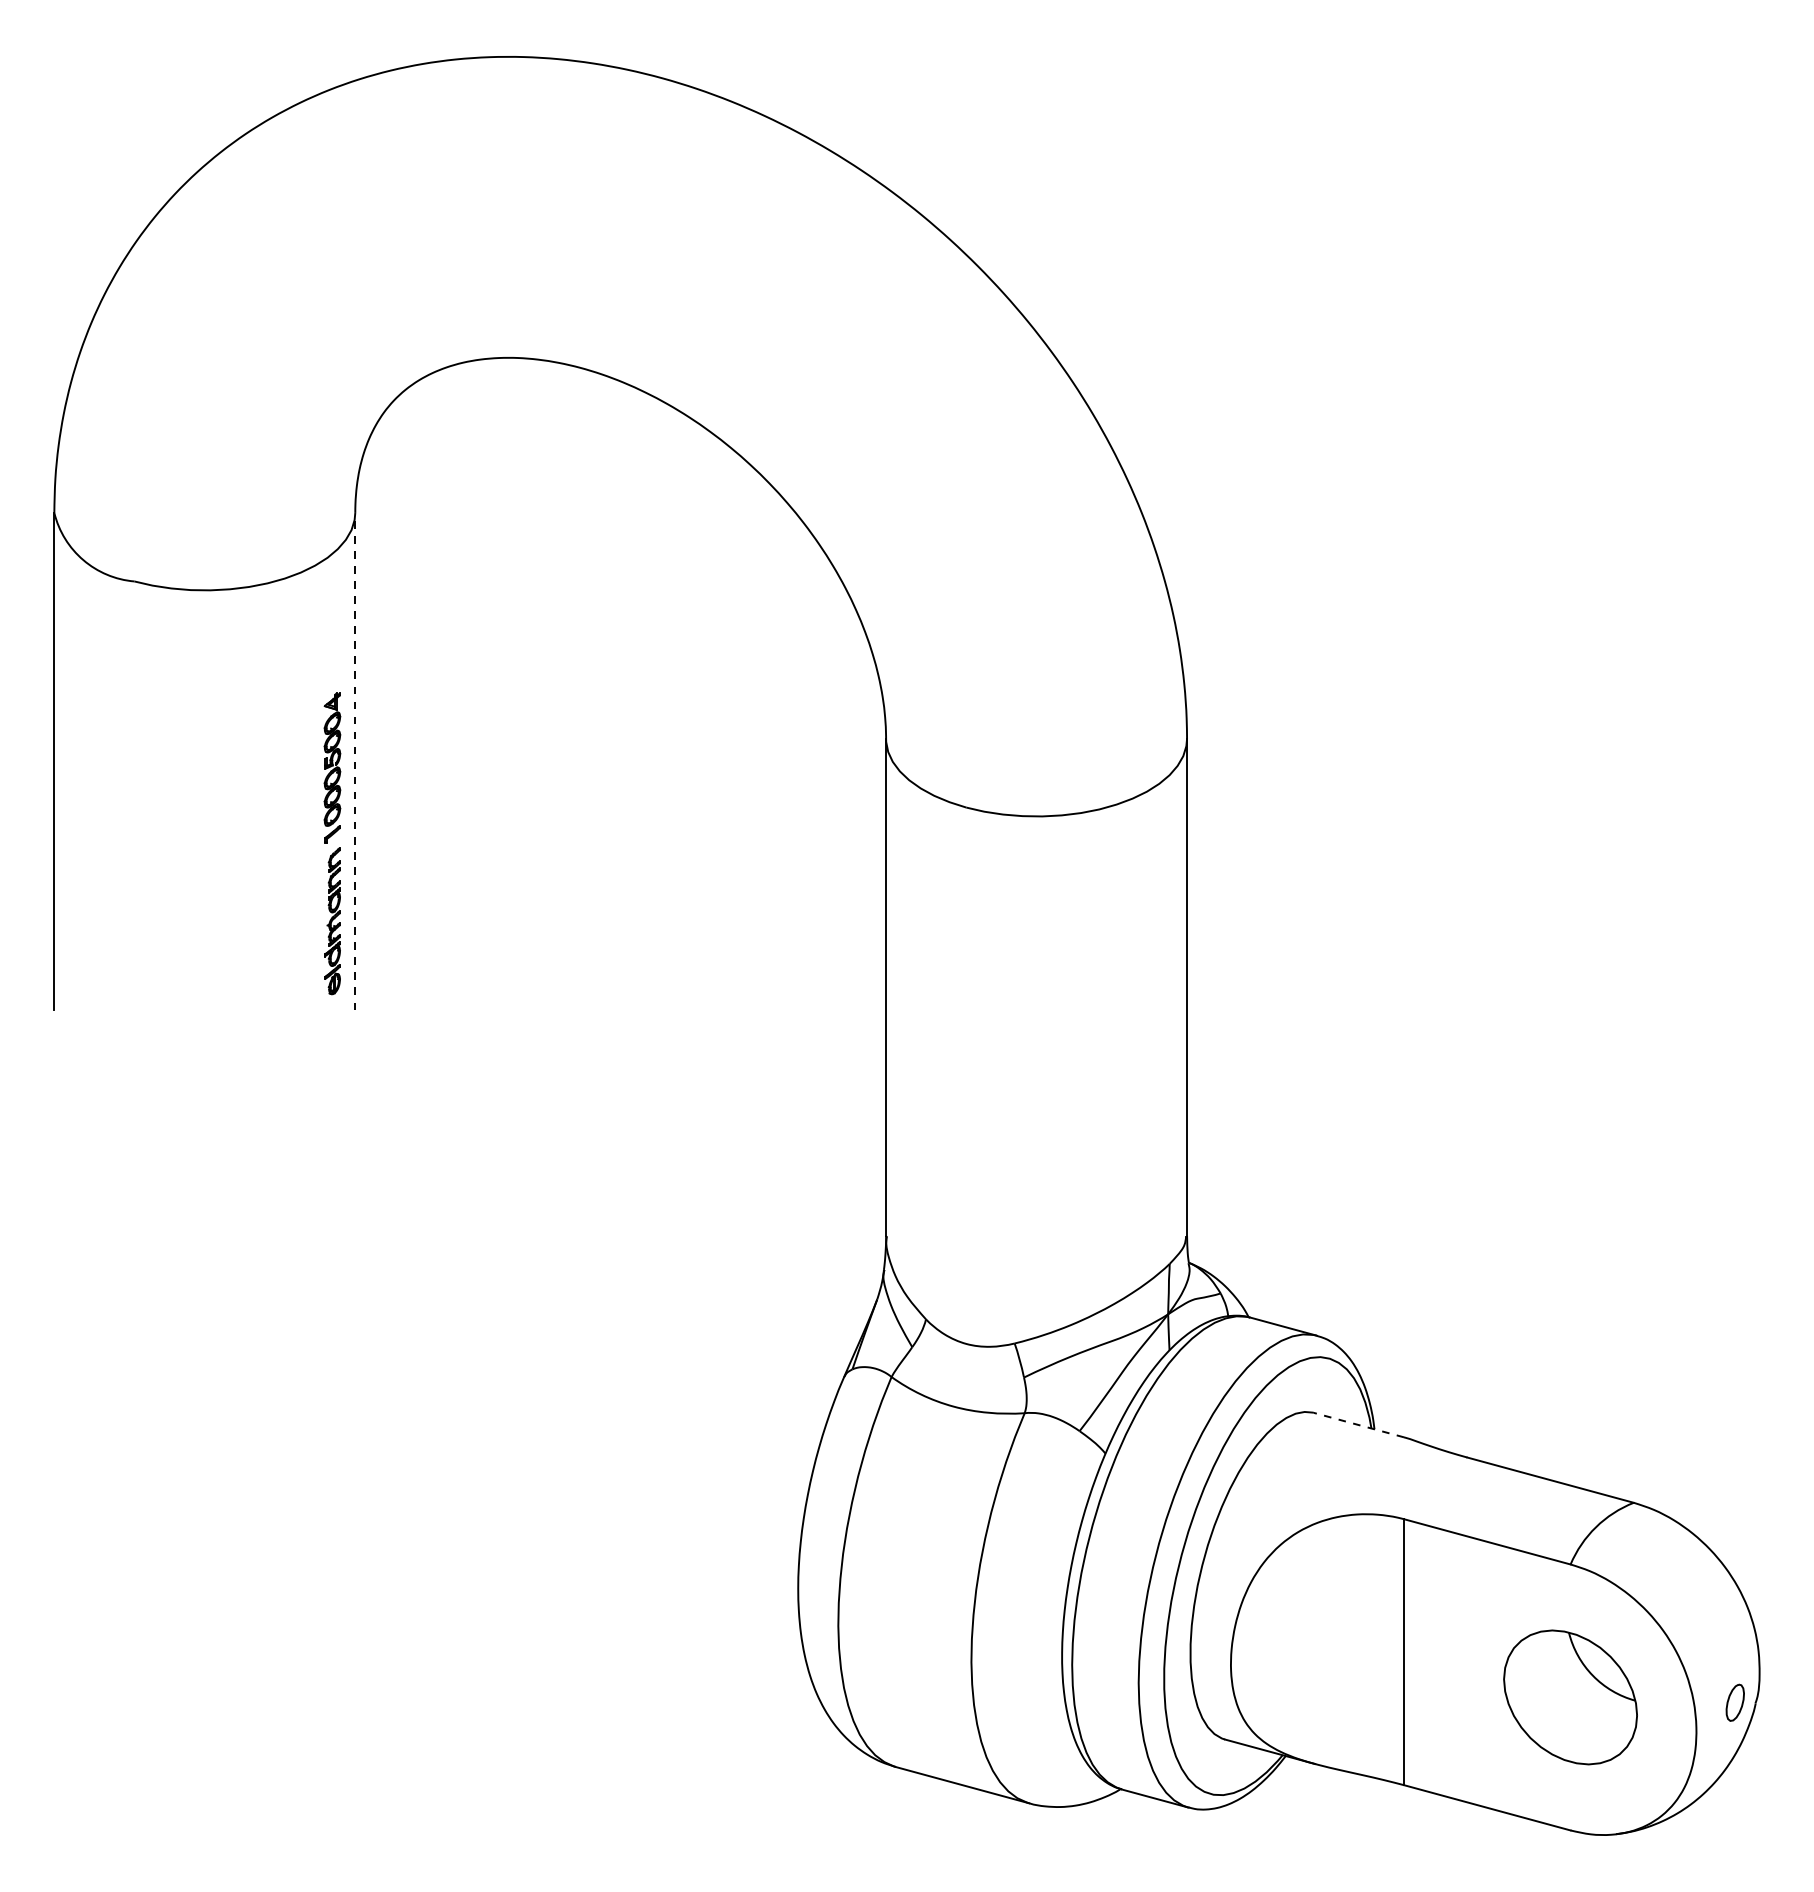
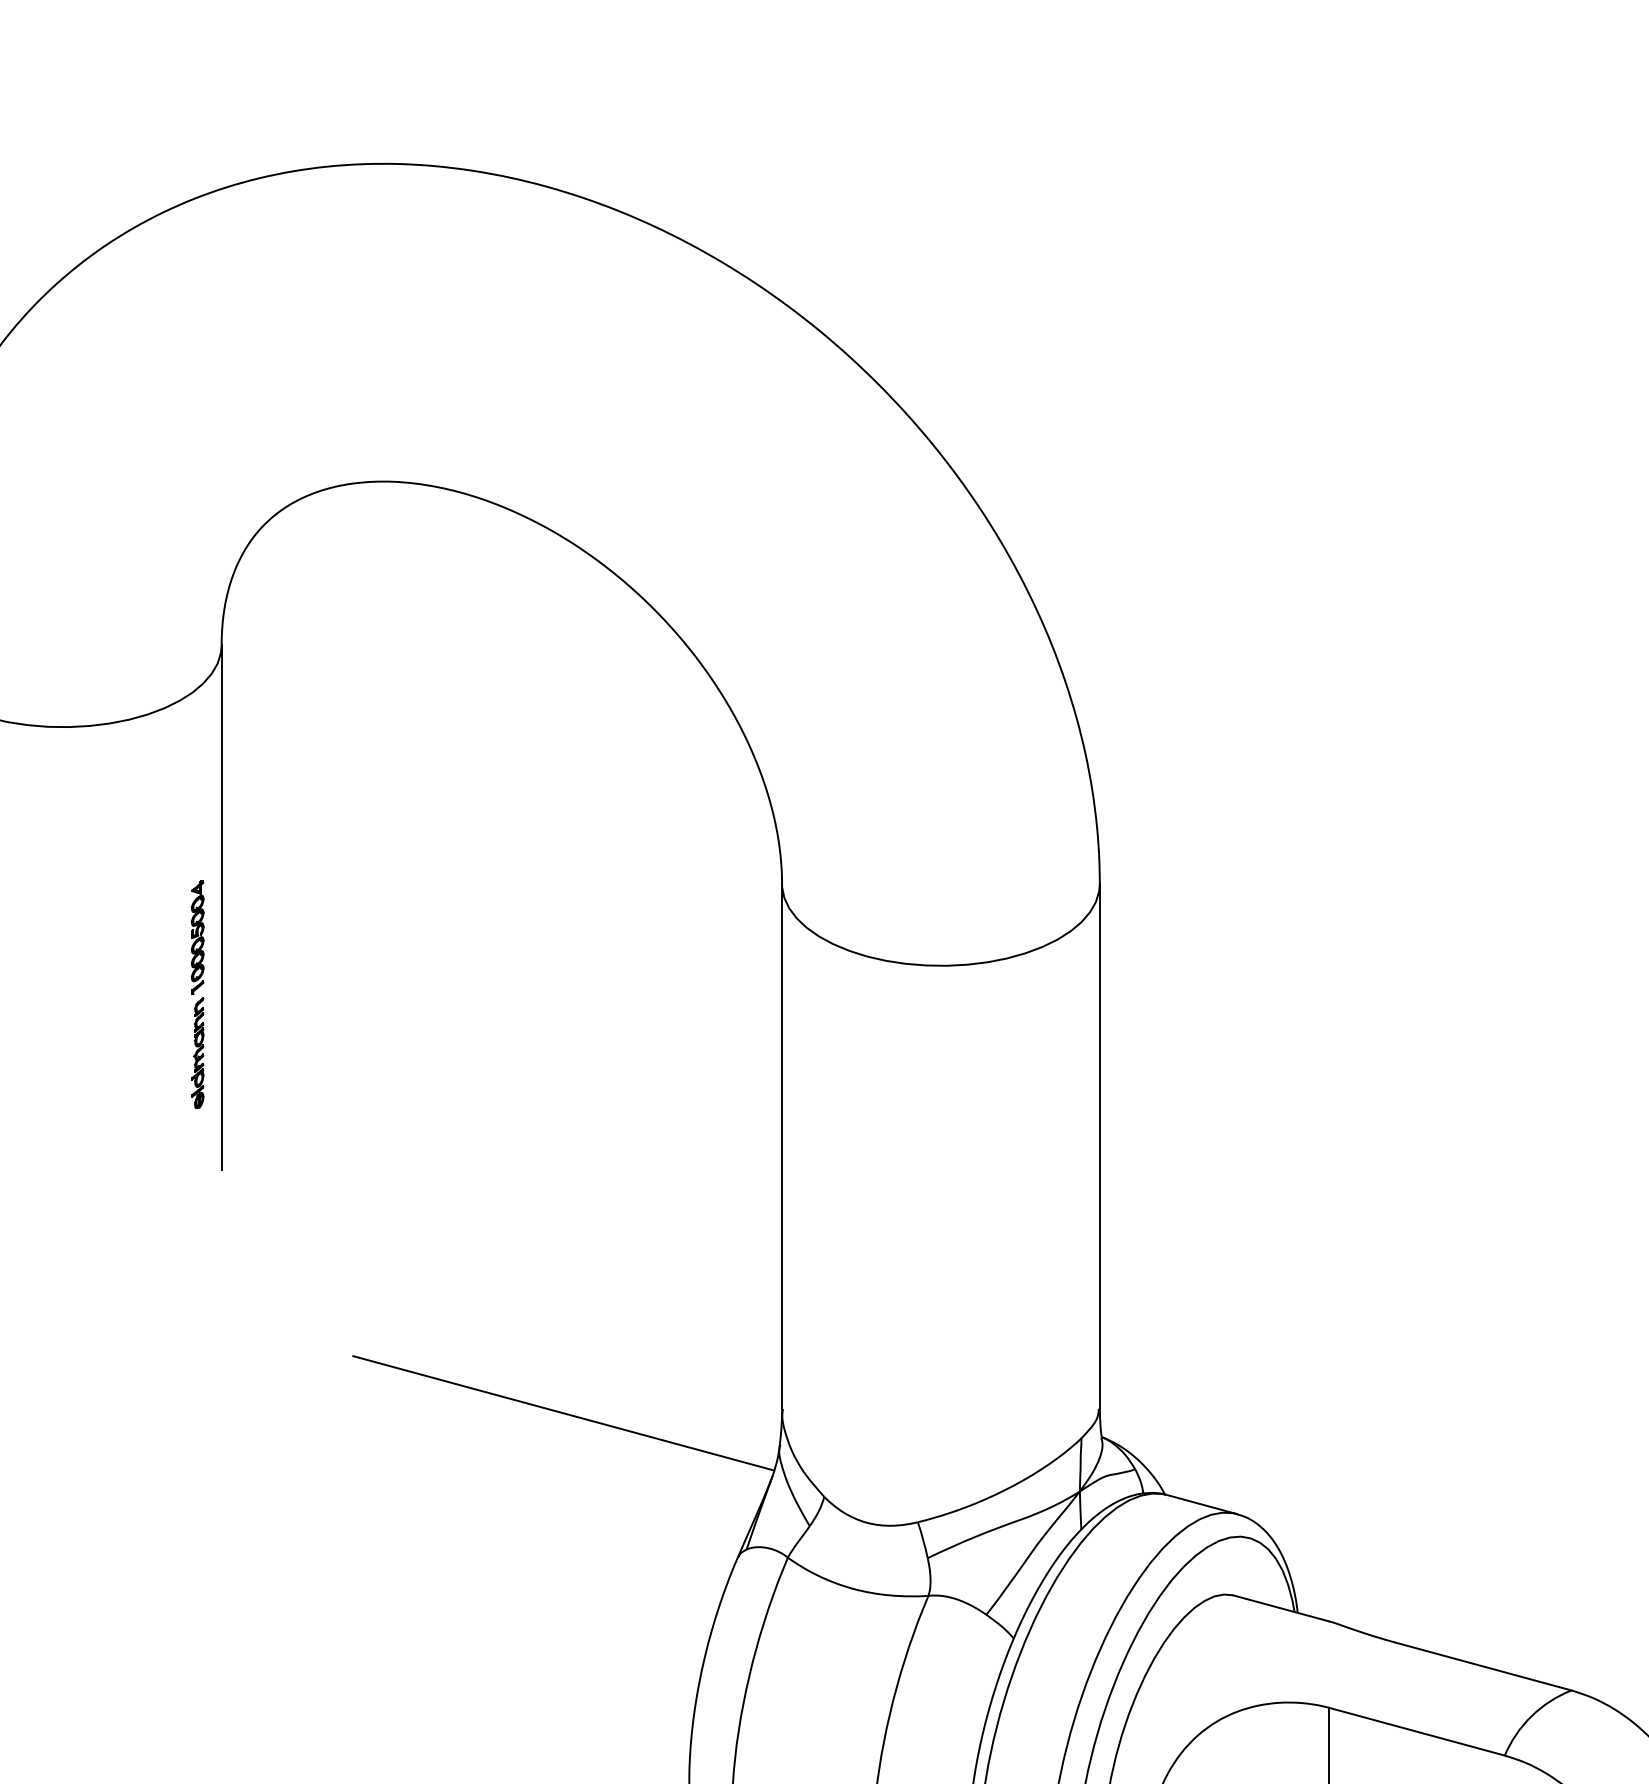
line: (355, 761) -> (221, 907), dashed -> solid
part: (332, 843) -> (197, 994), size x0.71
line: (678, 1240) -> (562, 1413), added
line: (1358, 1425) -> (1280, 1608), dashed -> solid

